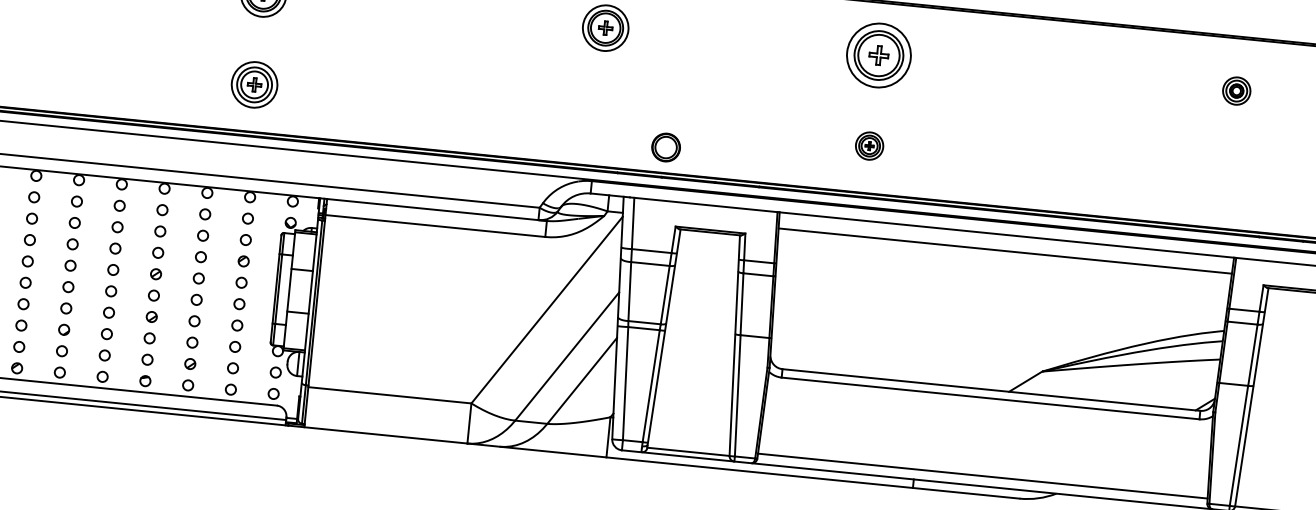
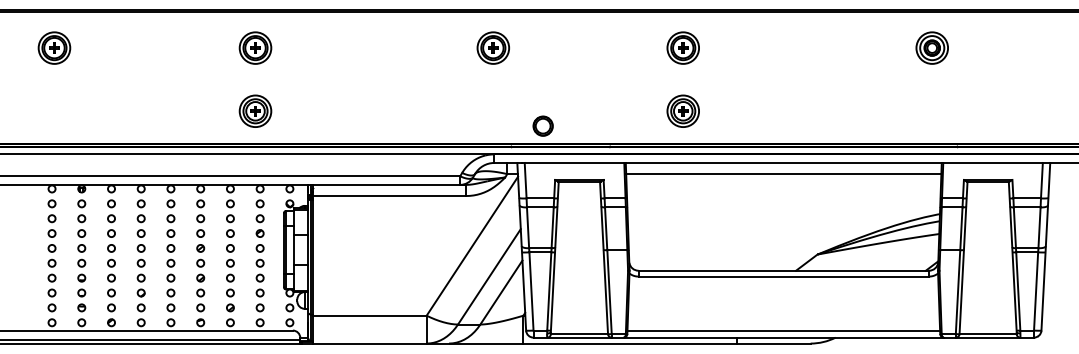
part: (877, 54) -> (682, 47), size x0.71
part: (1235, 90) -> (931, 47), size x1.67
part: (868, 145) -> (682, 110), size x1.67

